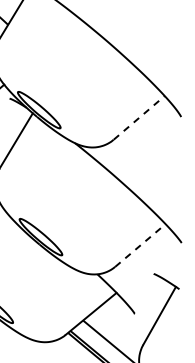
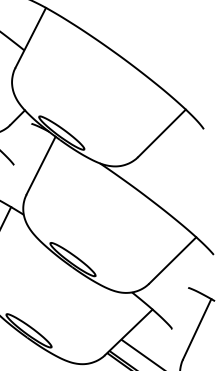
line: (139, 118) -> (162, 133), dashed -> solid
line: (141, 245) -> (173, 260), dashed -> solid

